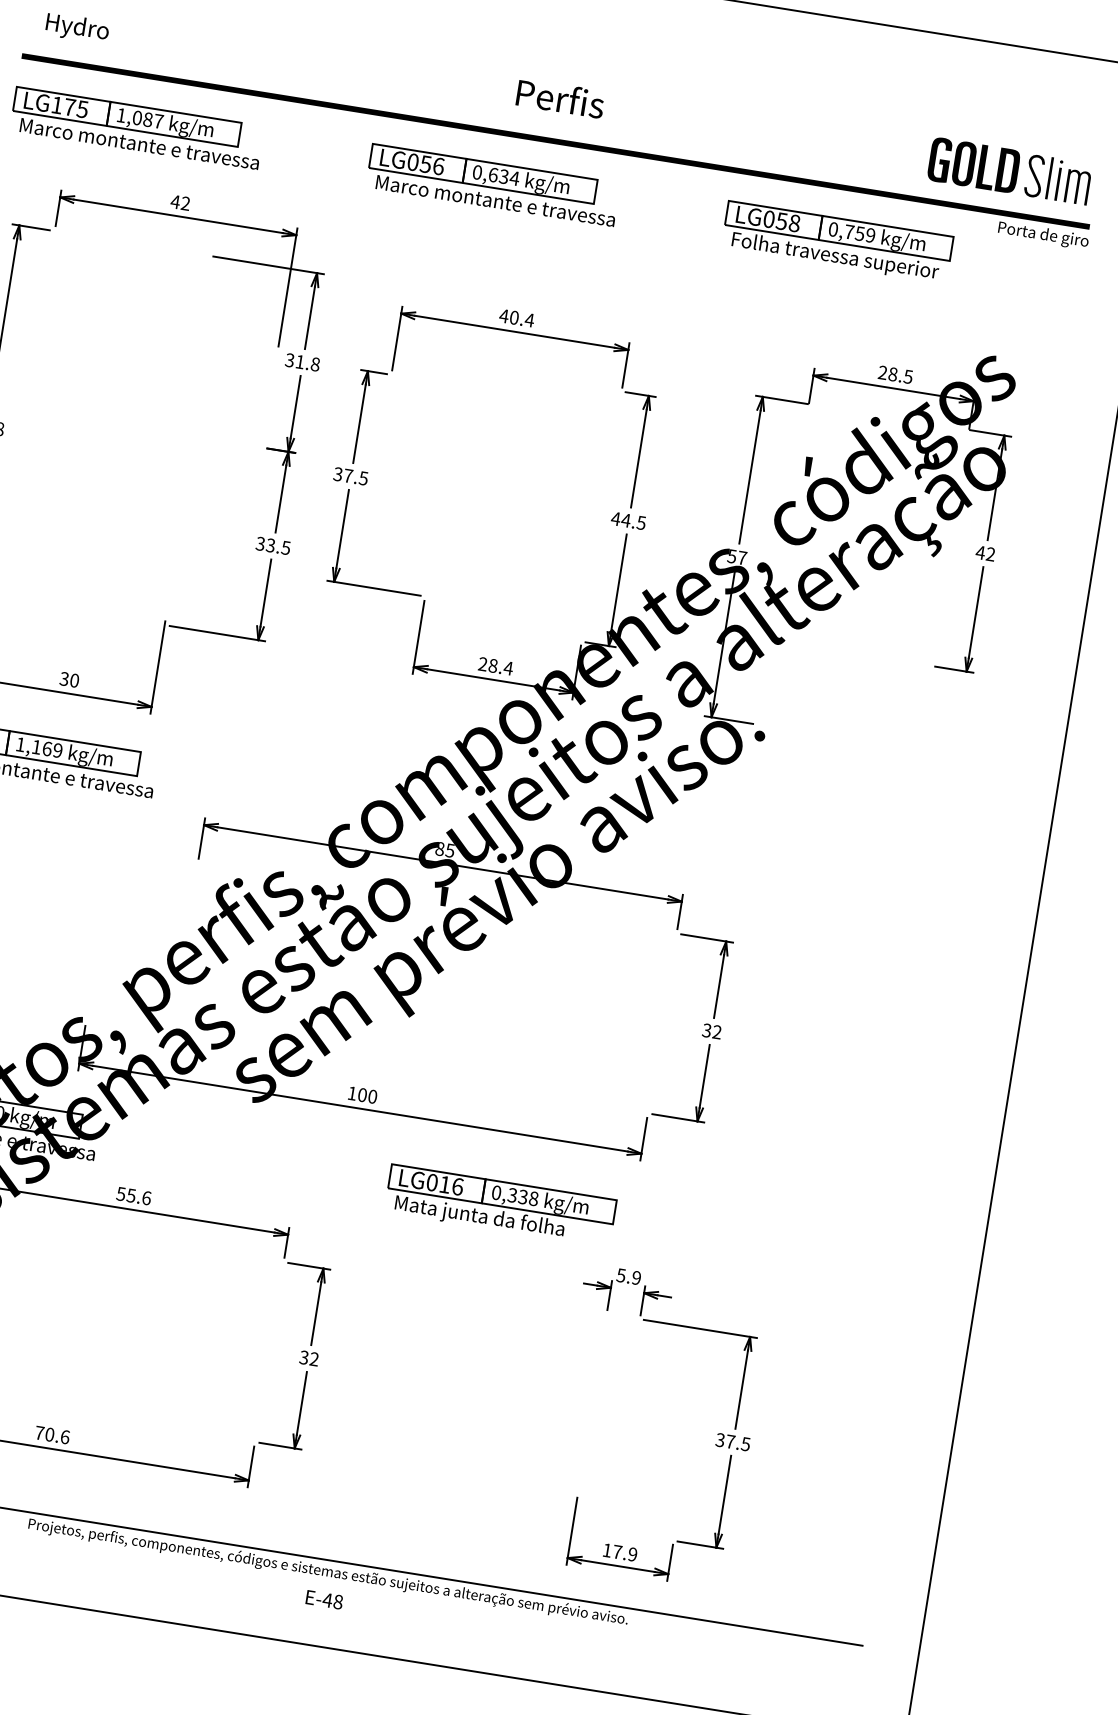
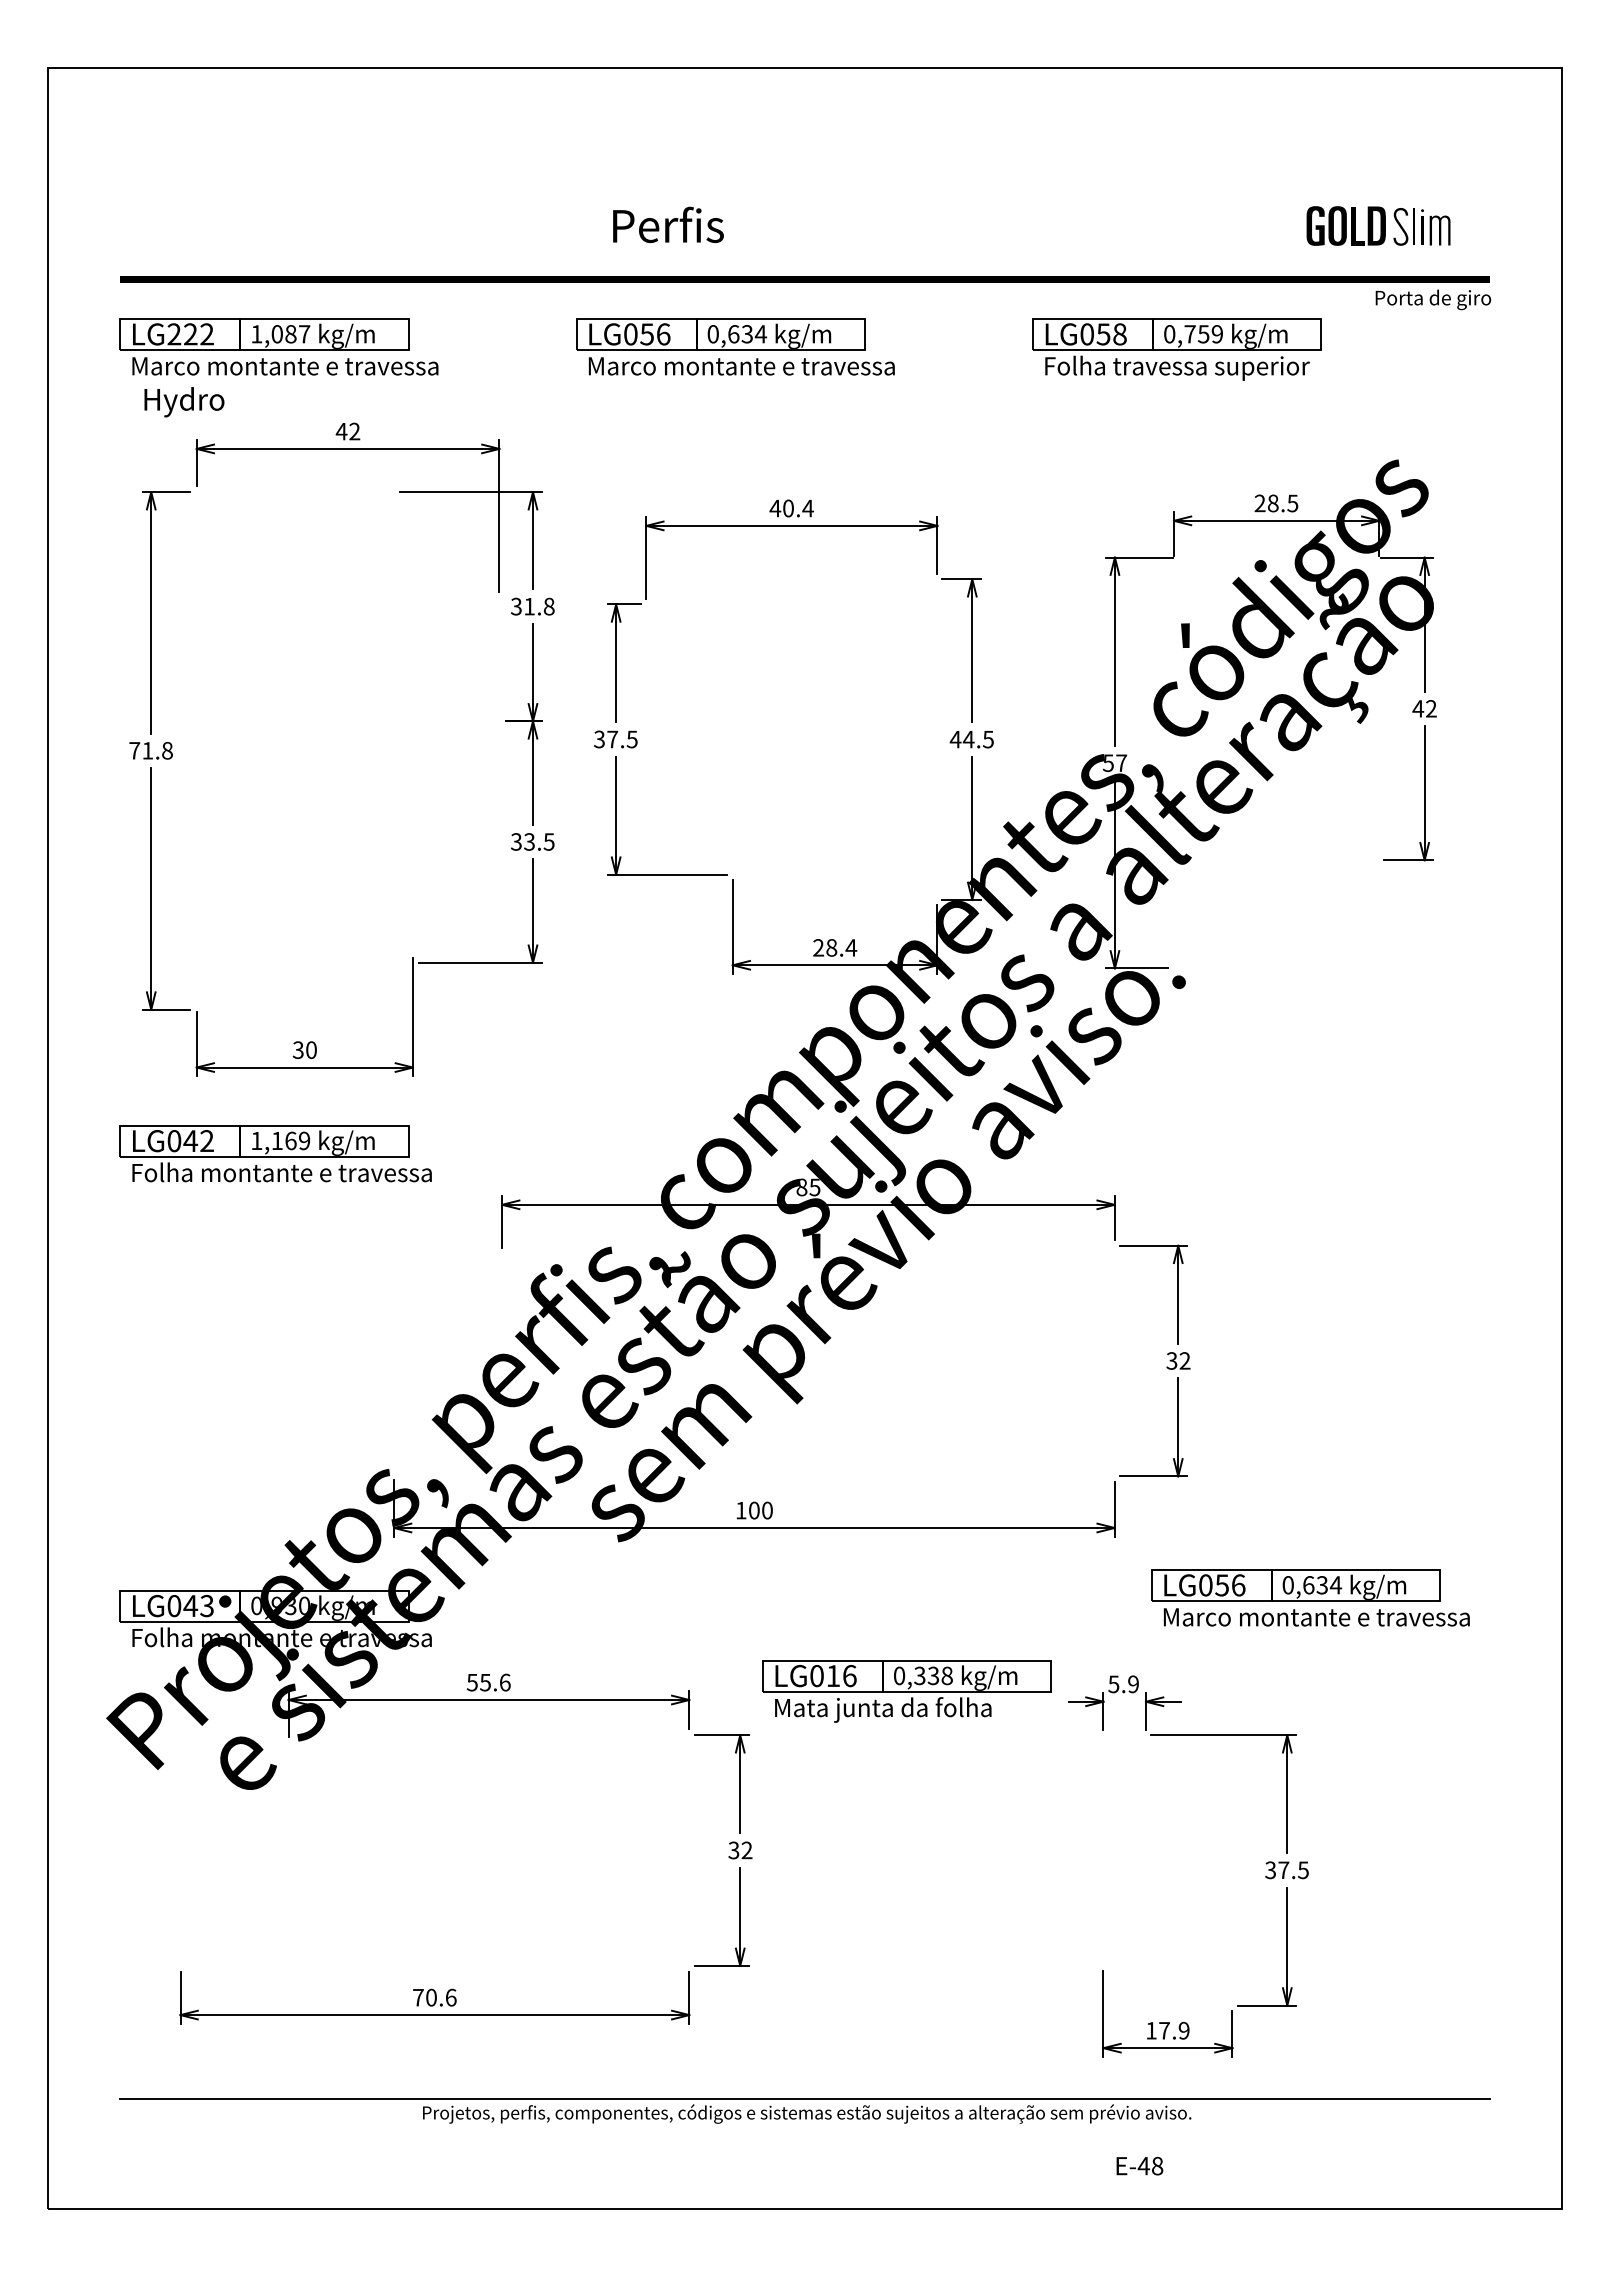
text: (77, 28) -> (184, 402), moved
text: (560, 98) -> (668, 224), moved
text: (69, 107) -> (190, 334), LG175 -> LG222
part: (1009, 170) -> (1378, 225), size x0.7
part: (500, 1205) -> (906, 1691), moved
part: (785, 1232) -> (1310, 1597), added
text: (324, 1600) -> (1139, 2166), moved

